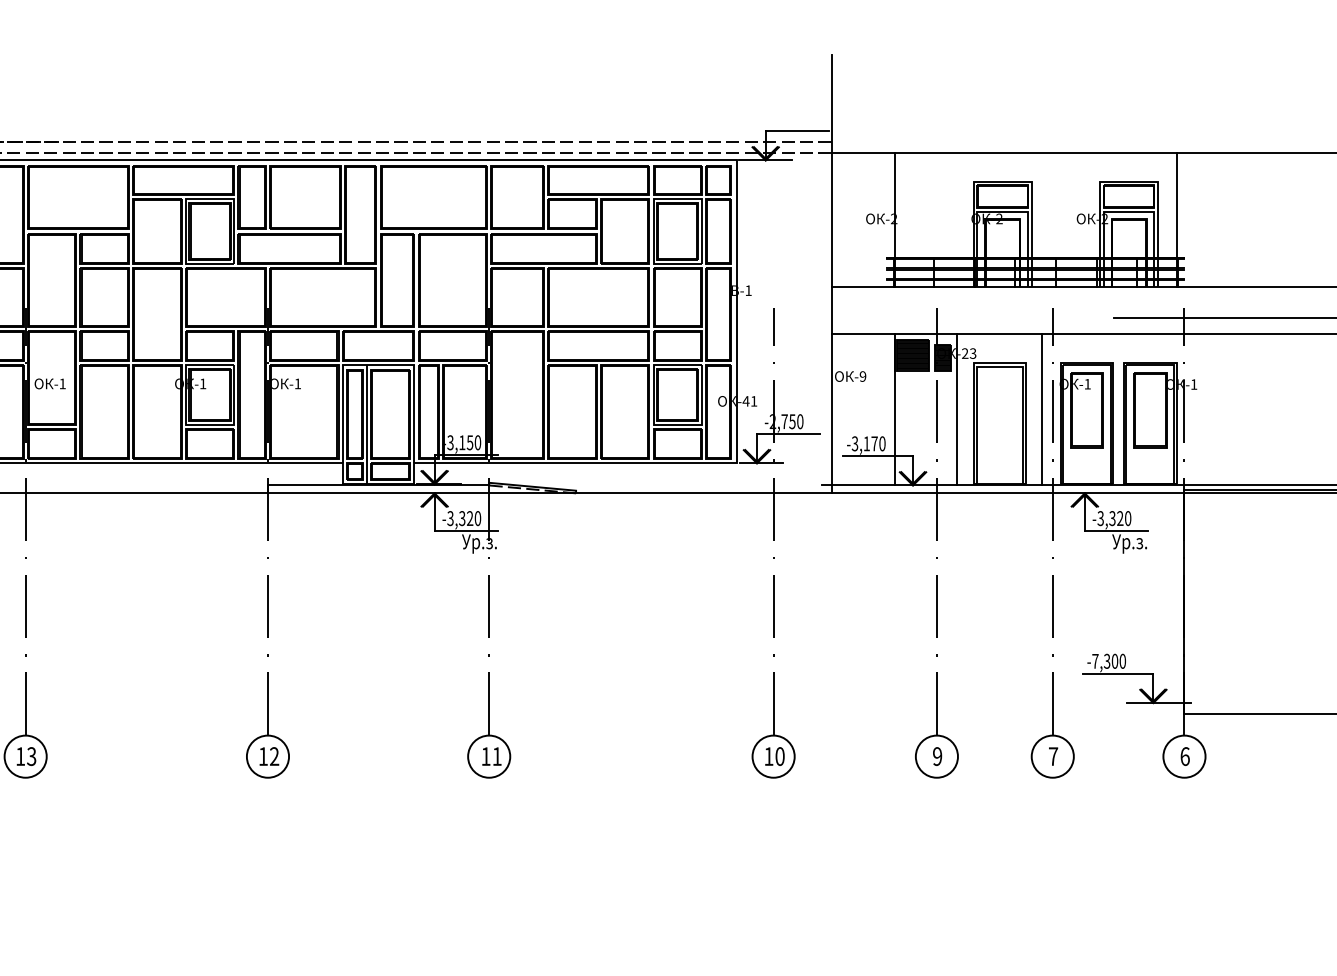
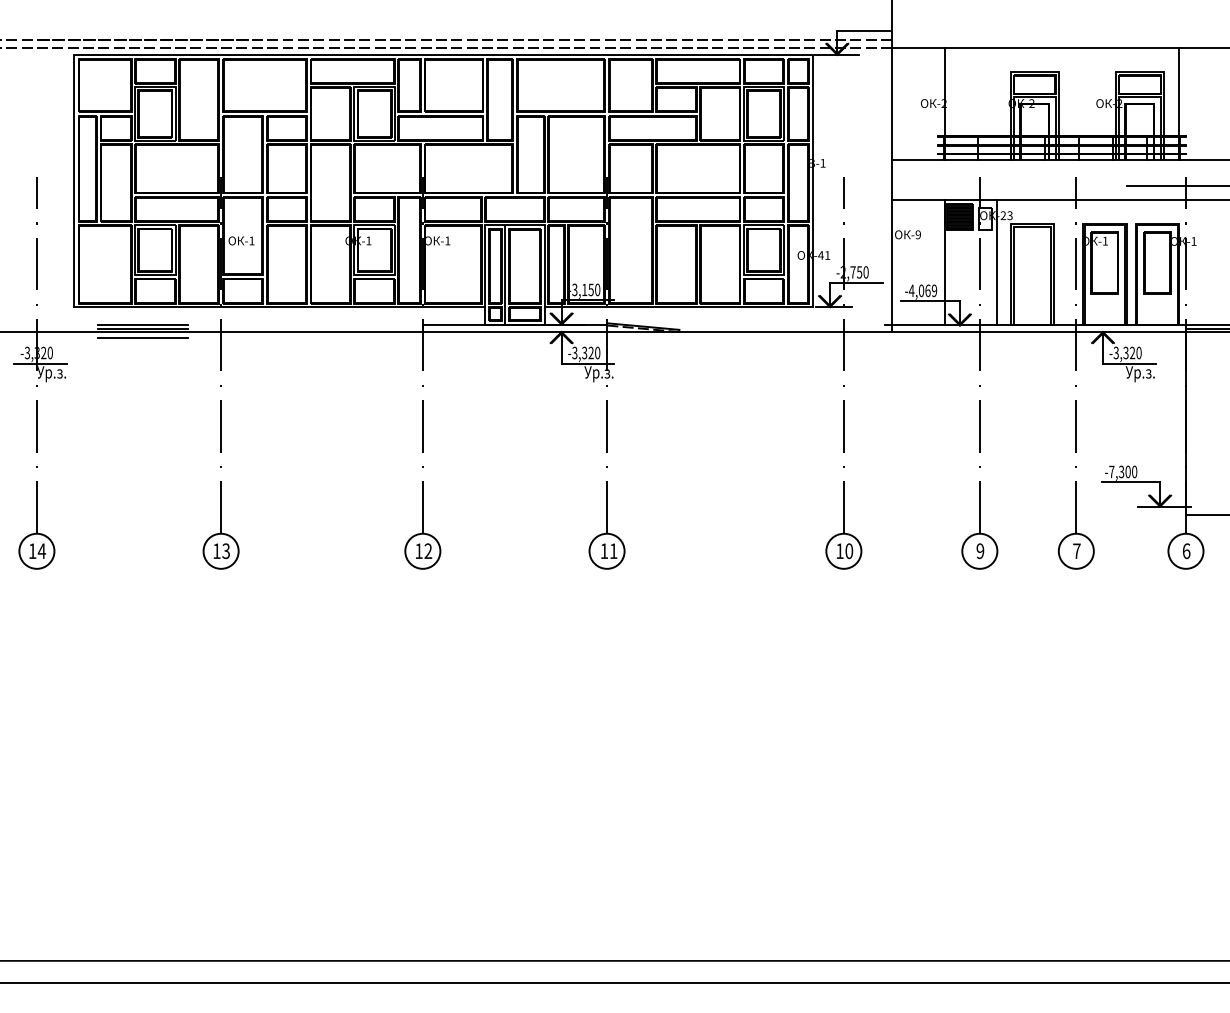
hatch: (942, 358) -> (984, 219), removed
line: (1042, 409) -> (1067, 262), removed
text: (868, 443) -> (922, 290), -3,170 -> -4,069

